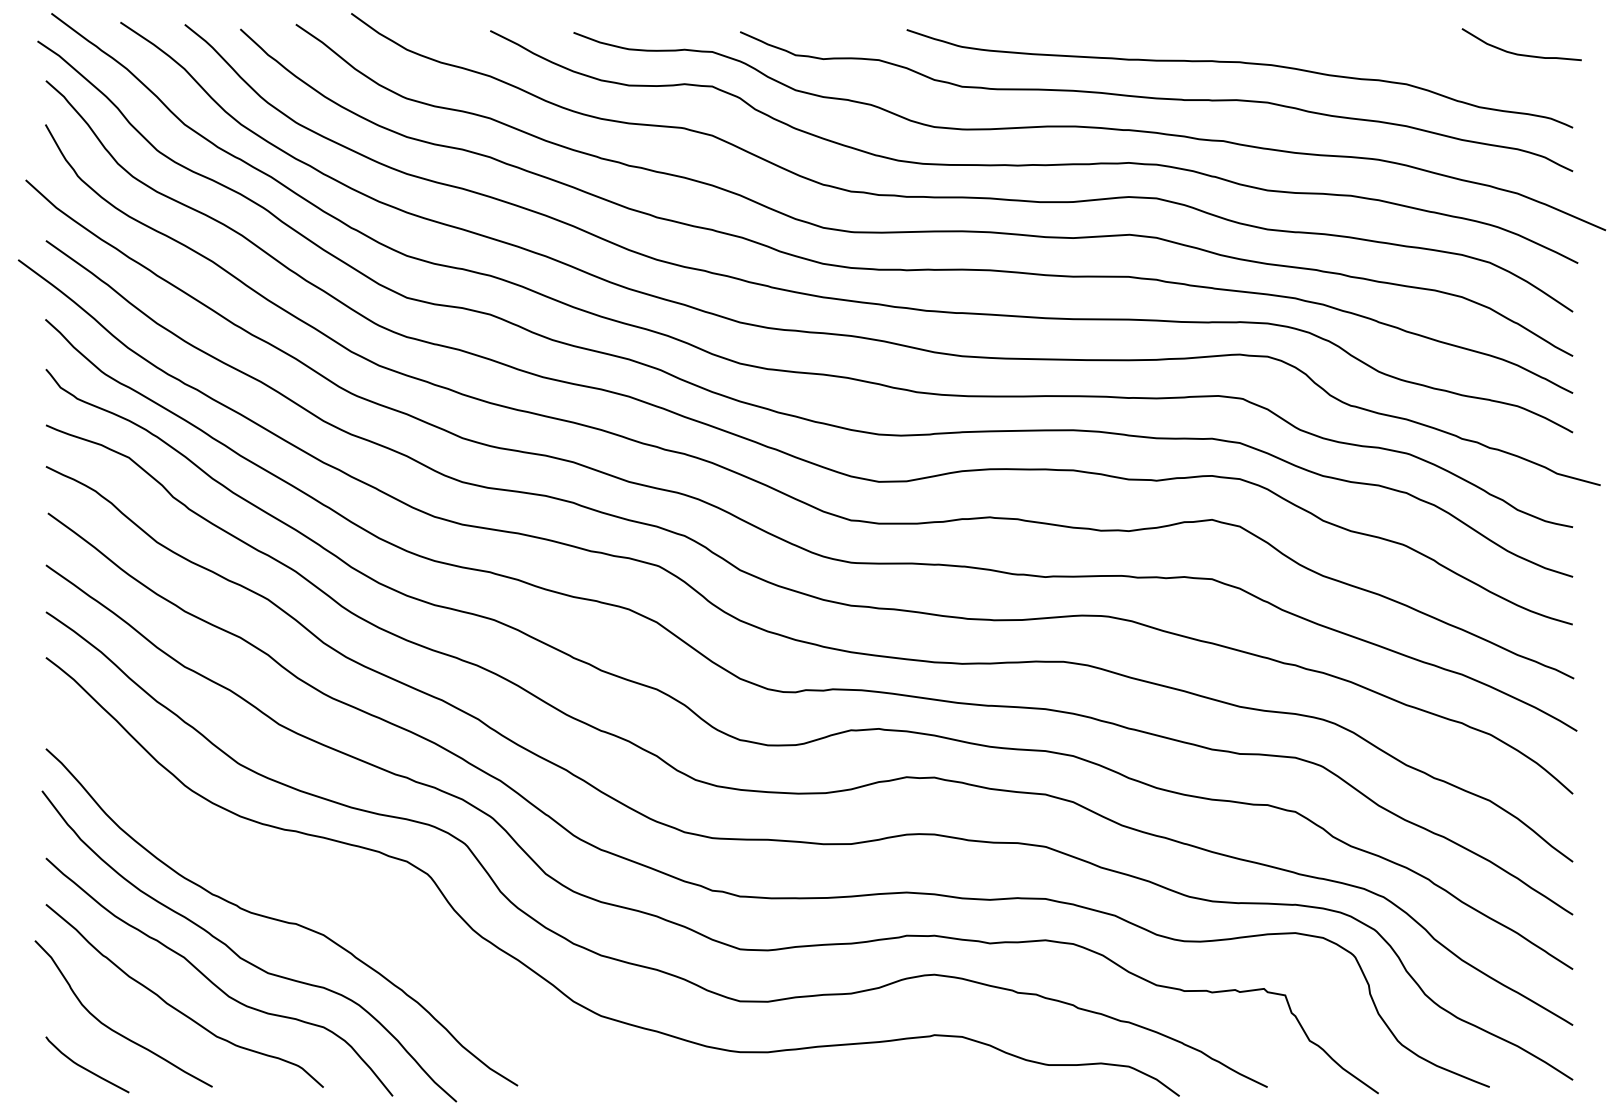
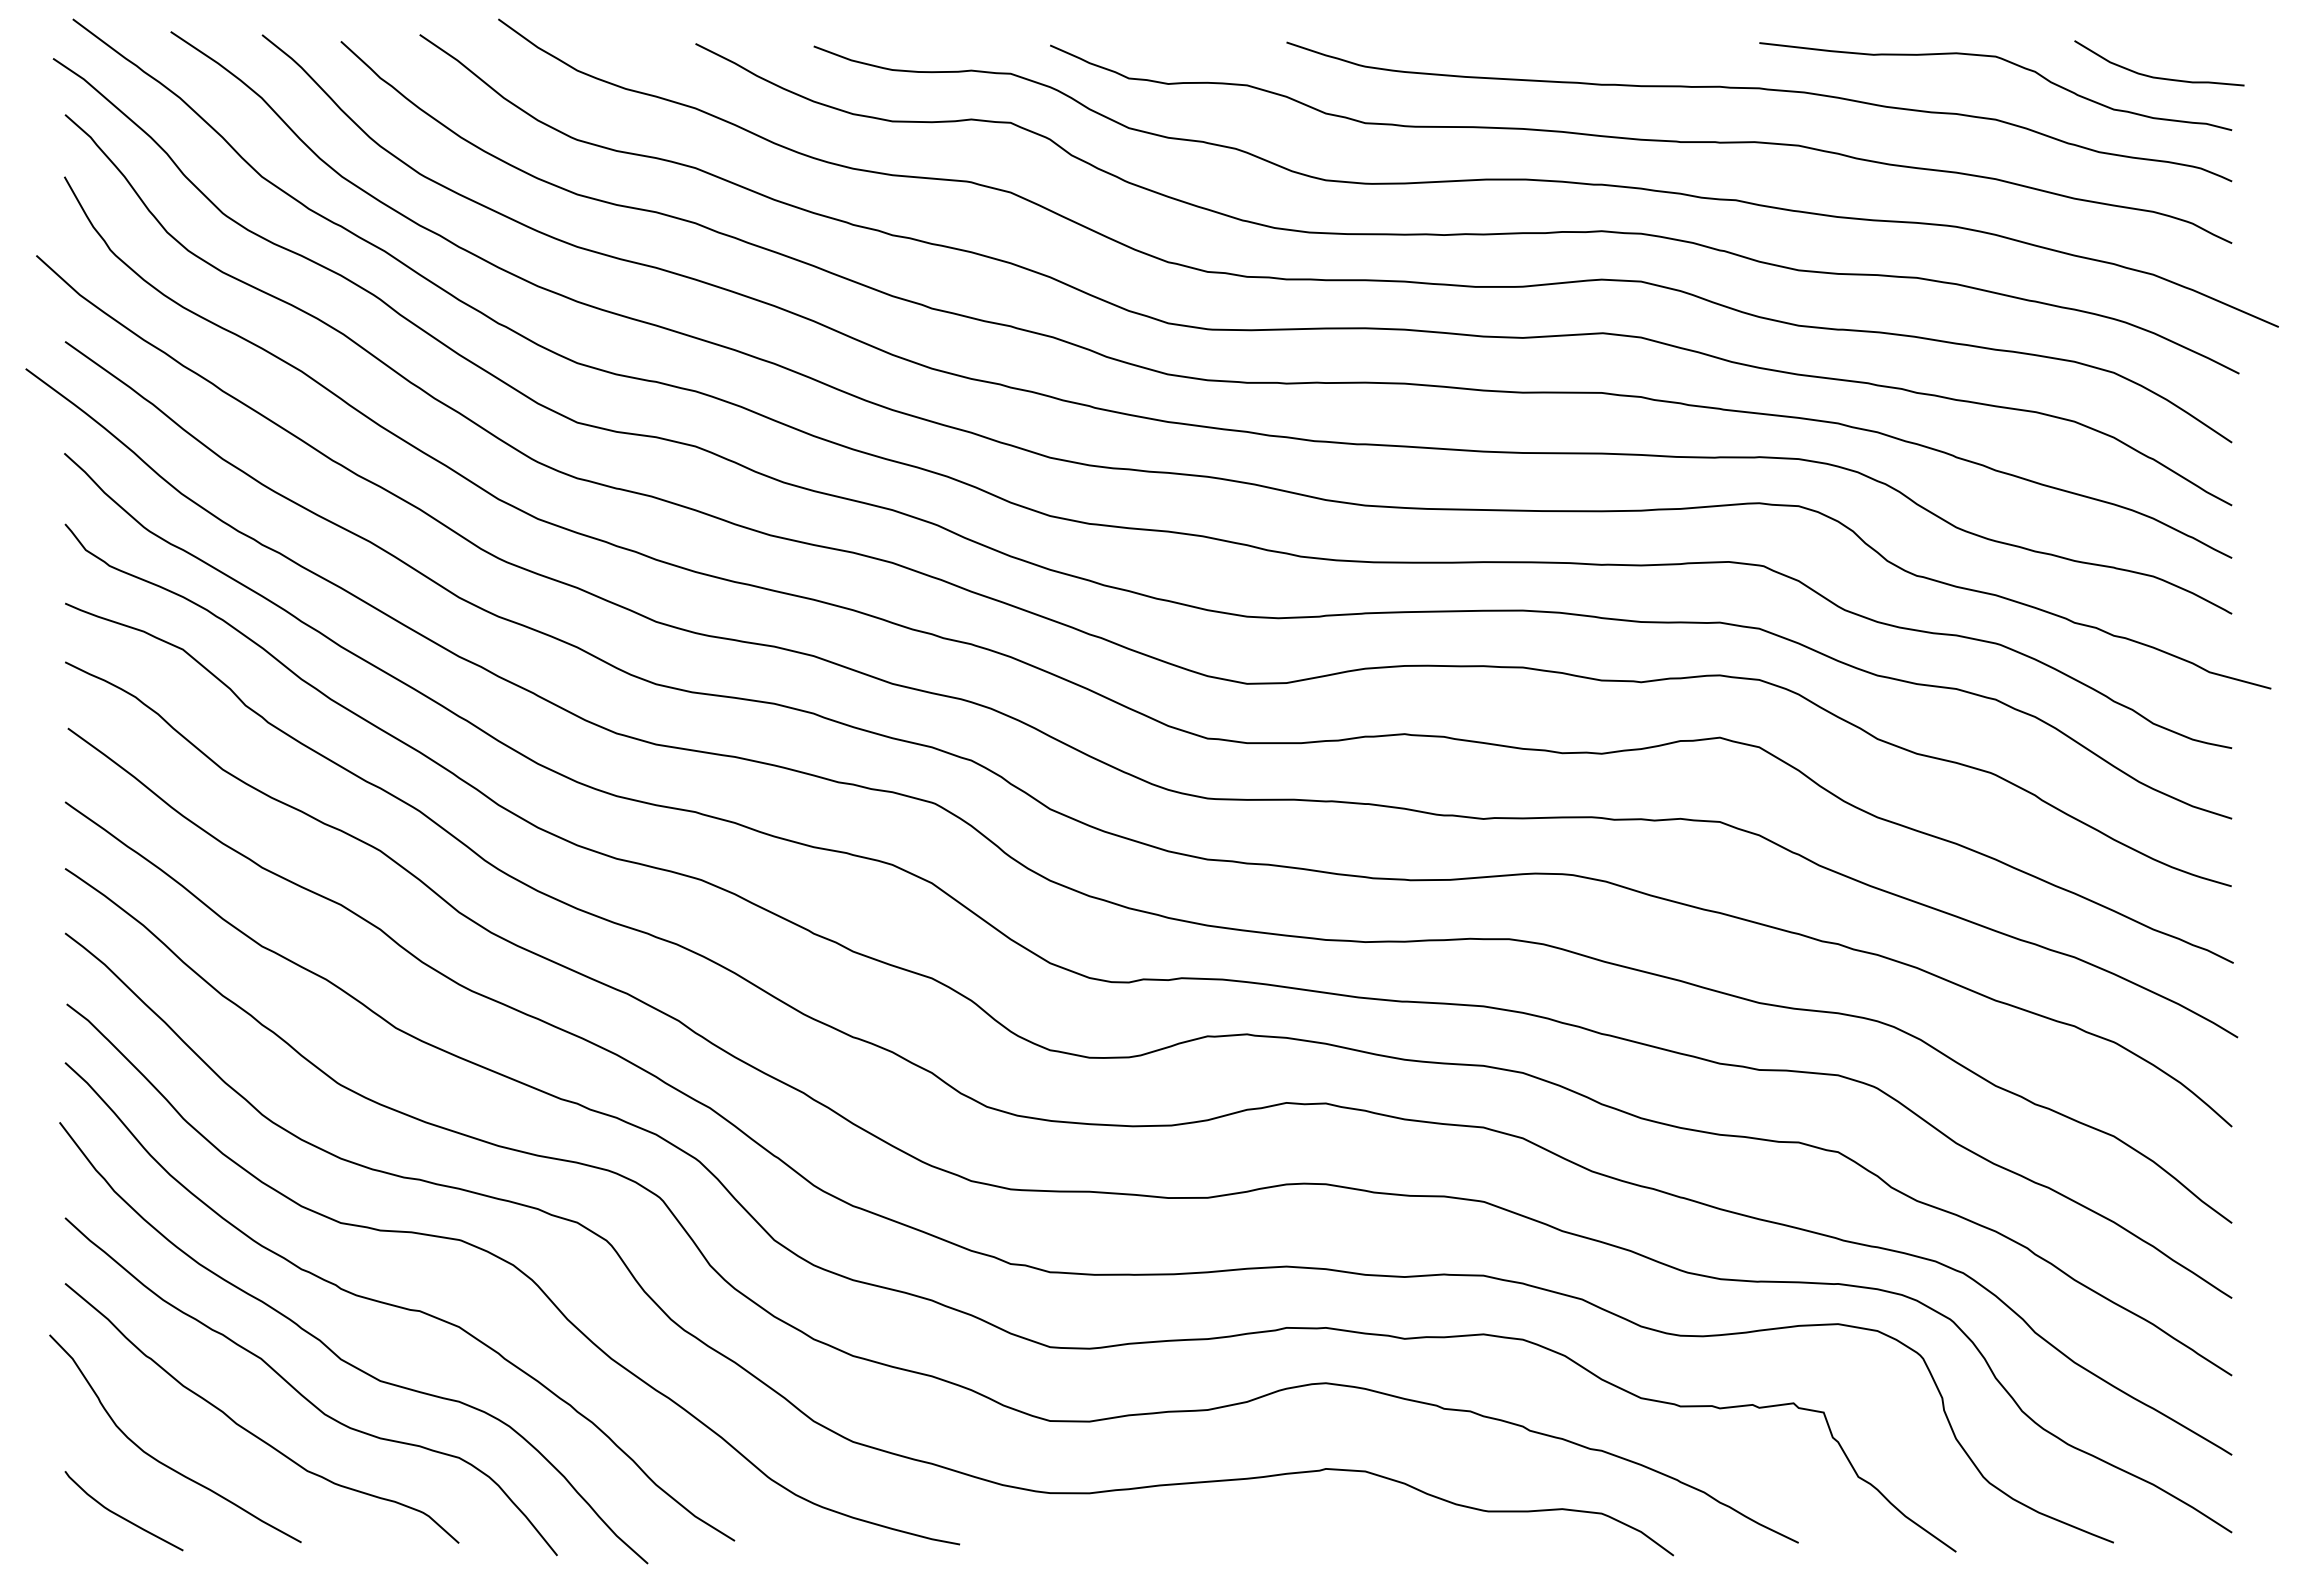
curve: (1414, 44) -> (2007, 62), added
curve: (363, 893) -> (515, 1268), added

